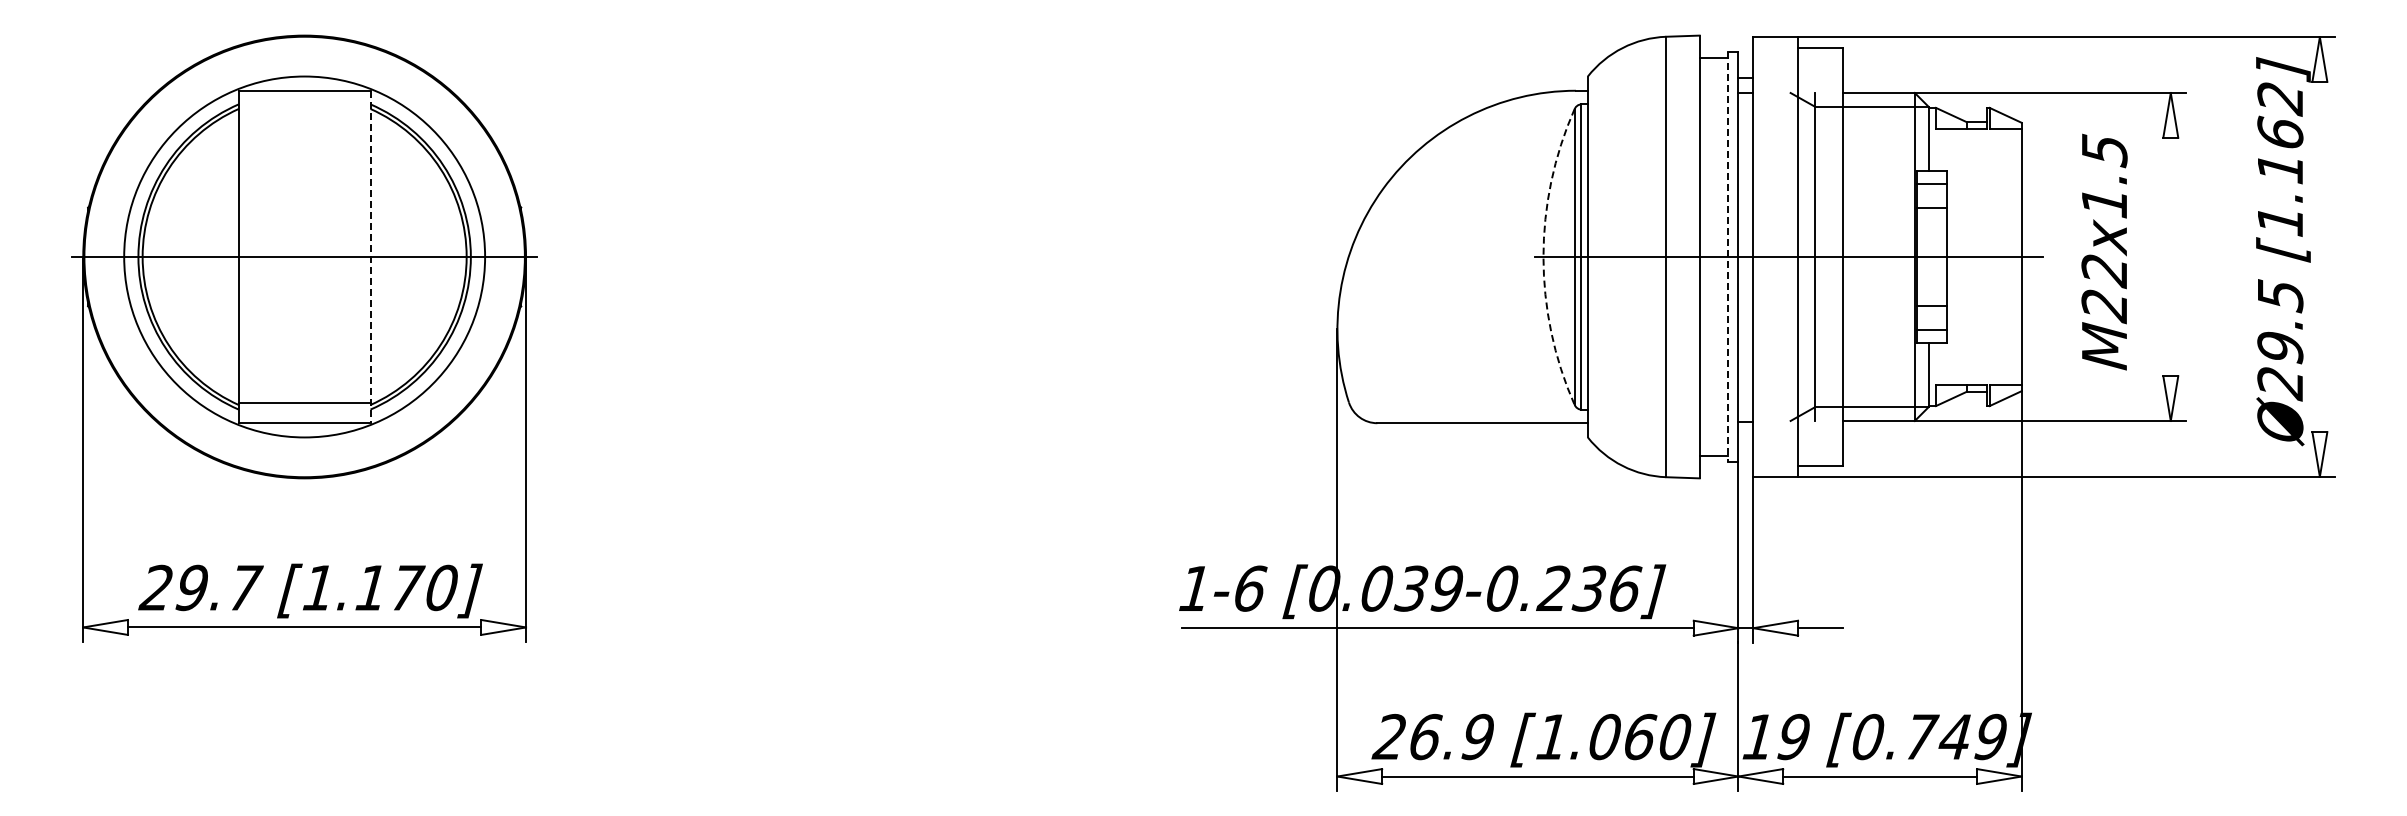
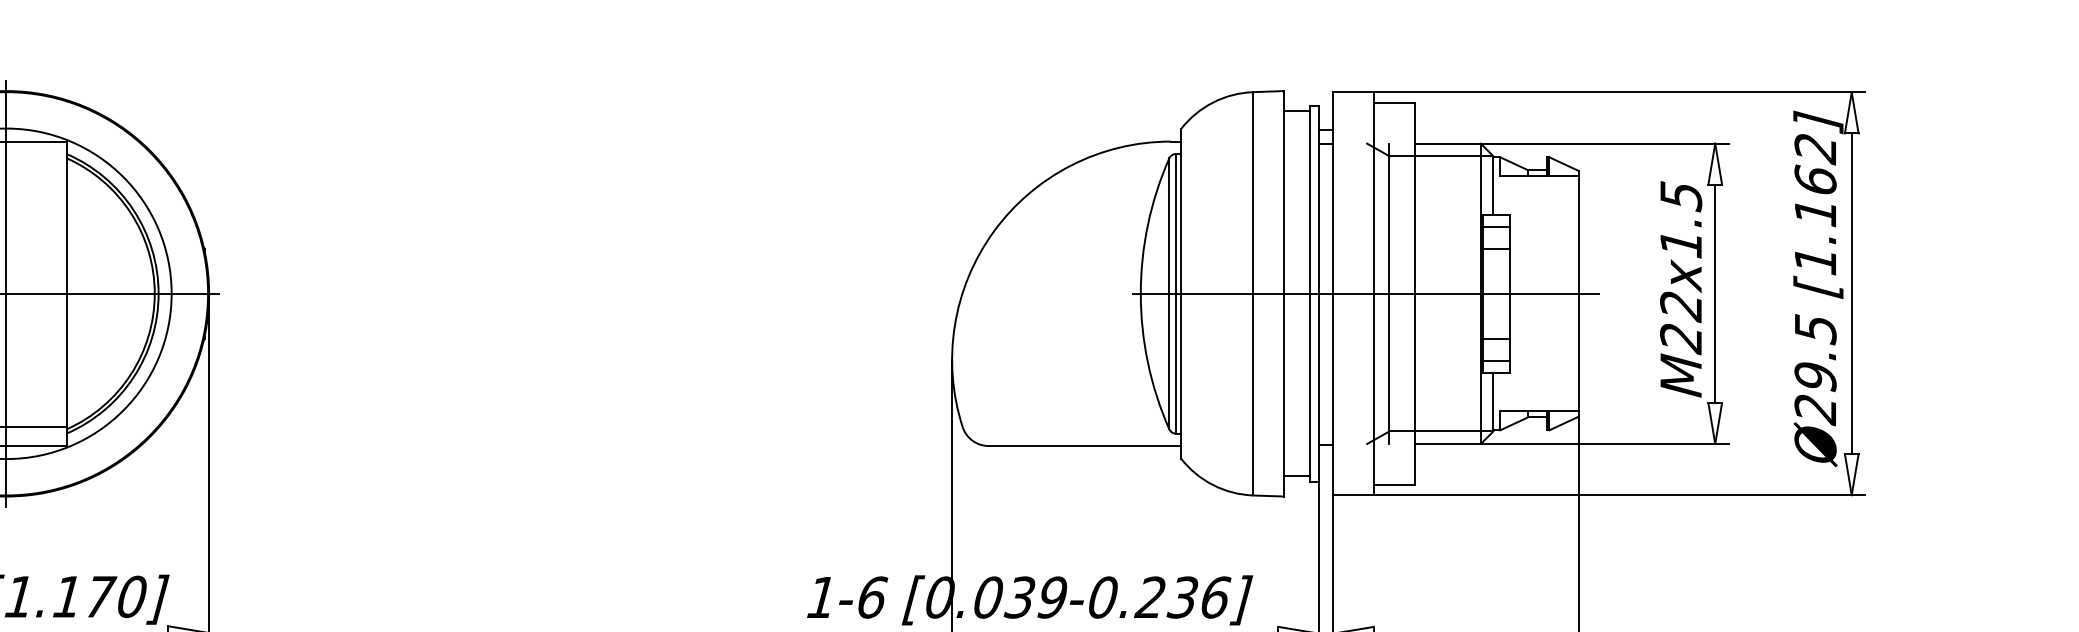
text: (2104, 251) -> (1681, 288), moved
line: (304, 256) -> (6, 293), added
arc: (1543, 256) -> (1140, 293), dashed -> solid
line: (1728, 256) -> (1310, 293), dashed -> solid
line: (2170, 256) -> (1714, 293), added
line: (2319, 256) -> (1851, 293), added
line: (370, 257) -> (66, 294), dashed -> solid

